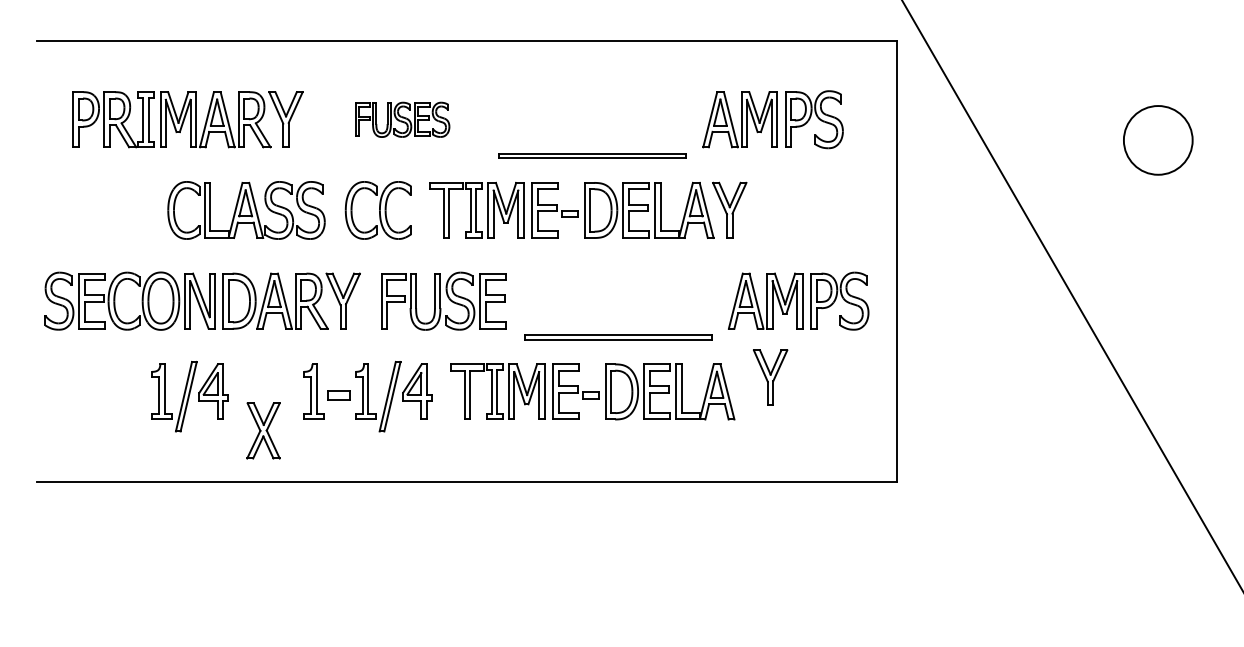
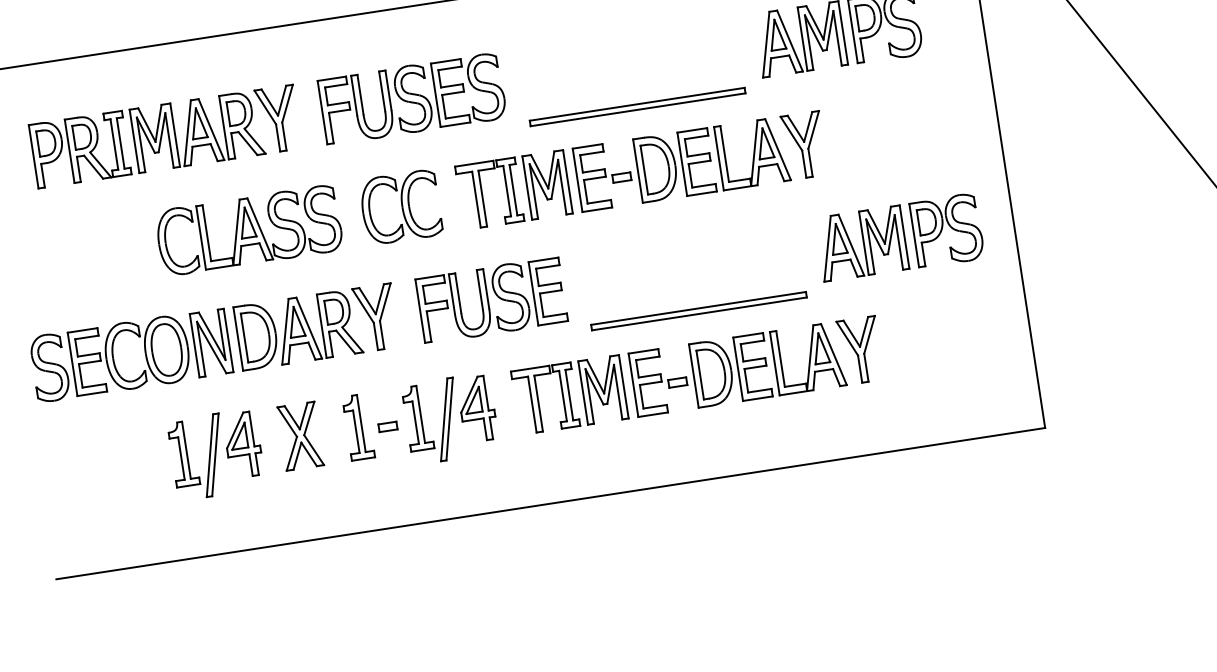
part: (402, 119) -> (412, 98), size x1.67
part: (770, 377) -> (860, 350), moved
part: (338, 395) -> (387, 427), size x0.71
part: (263, 430) -> (300, 435), moved

